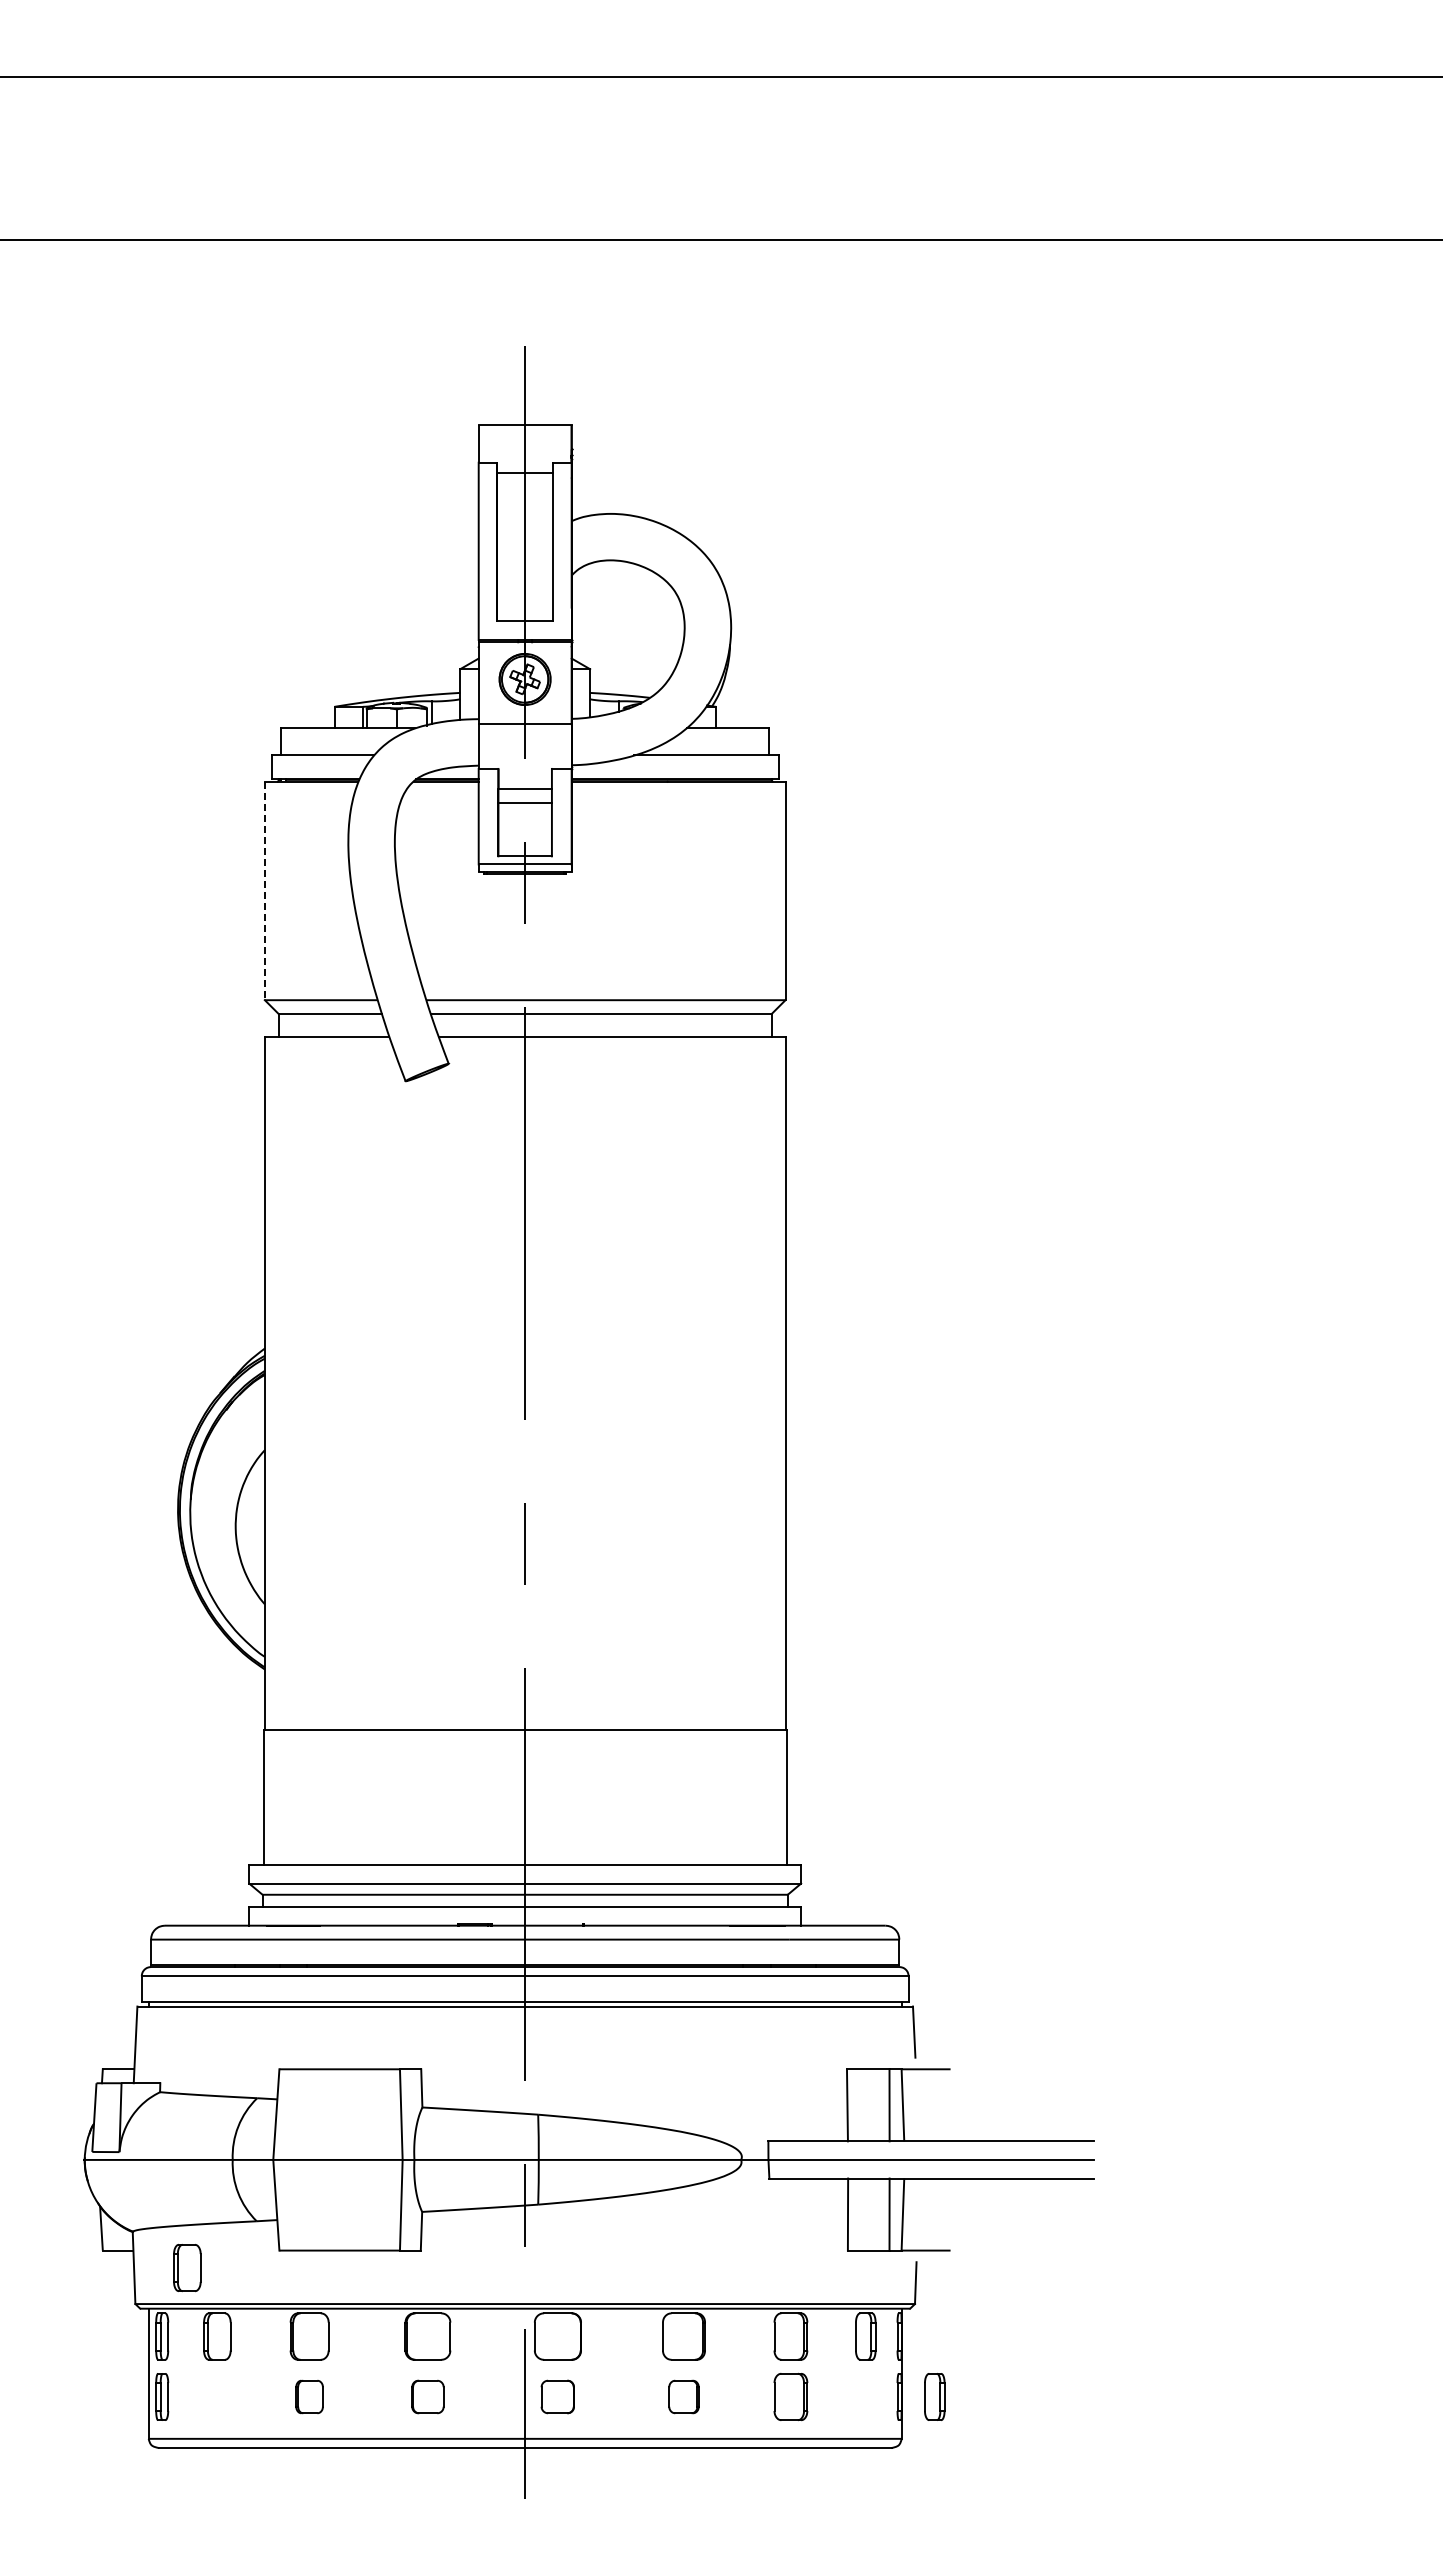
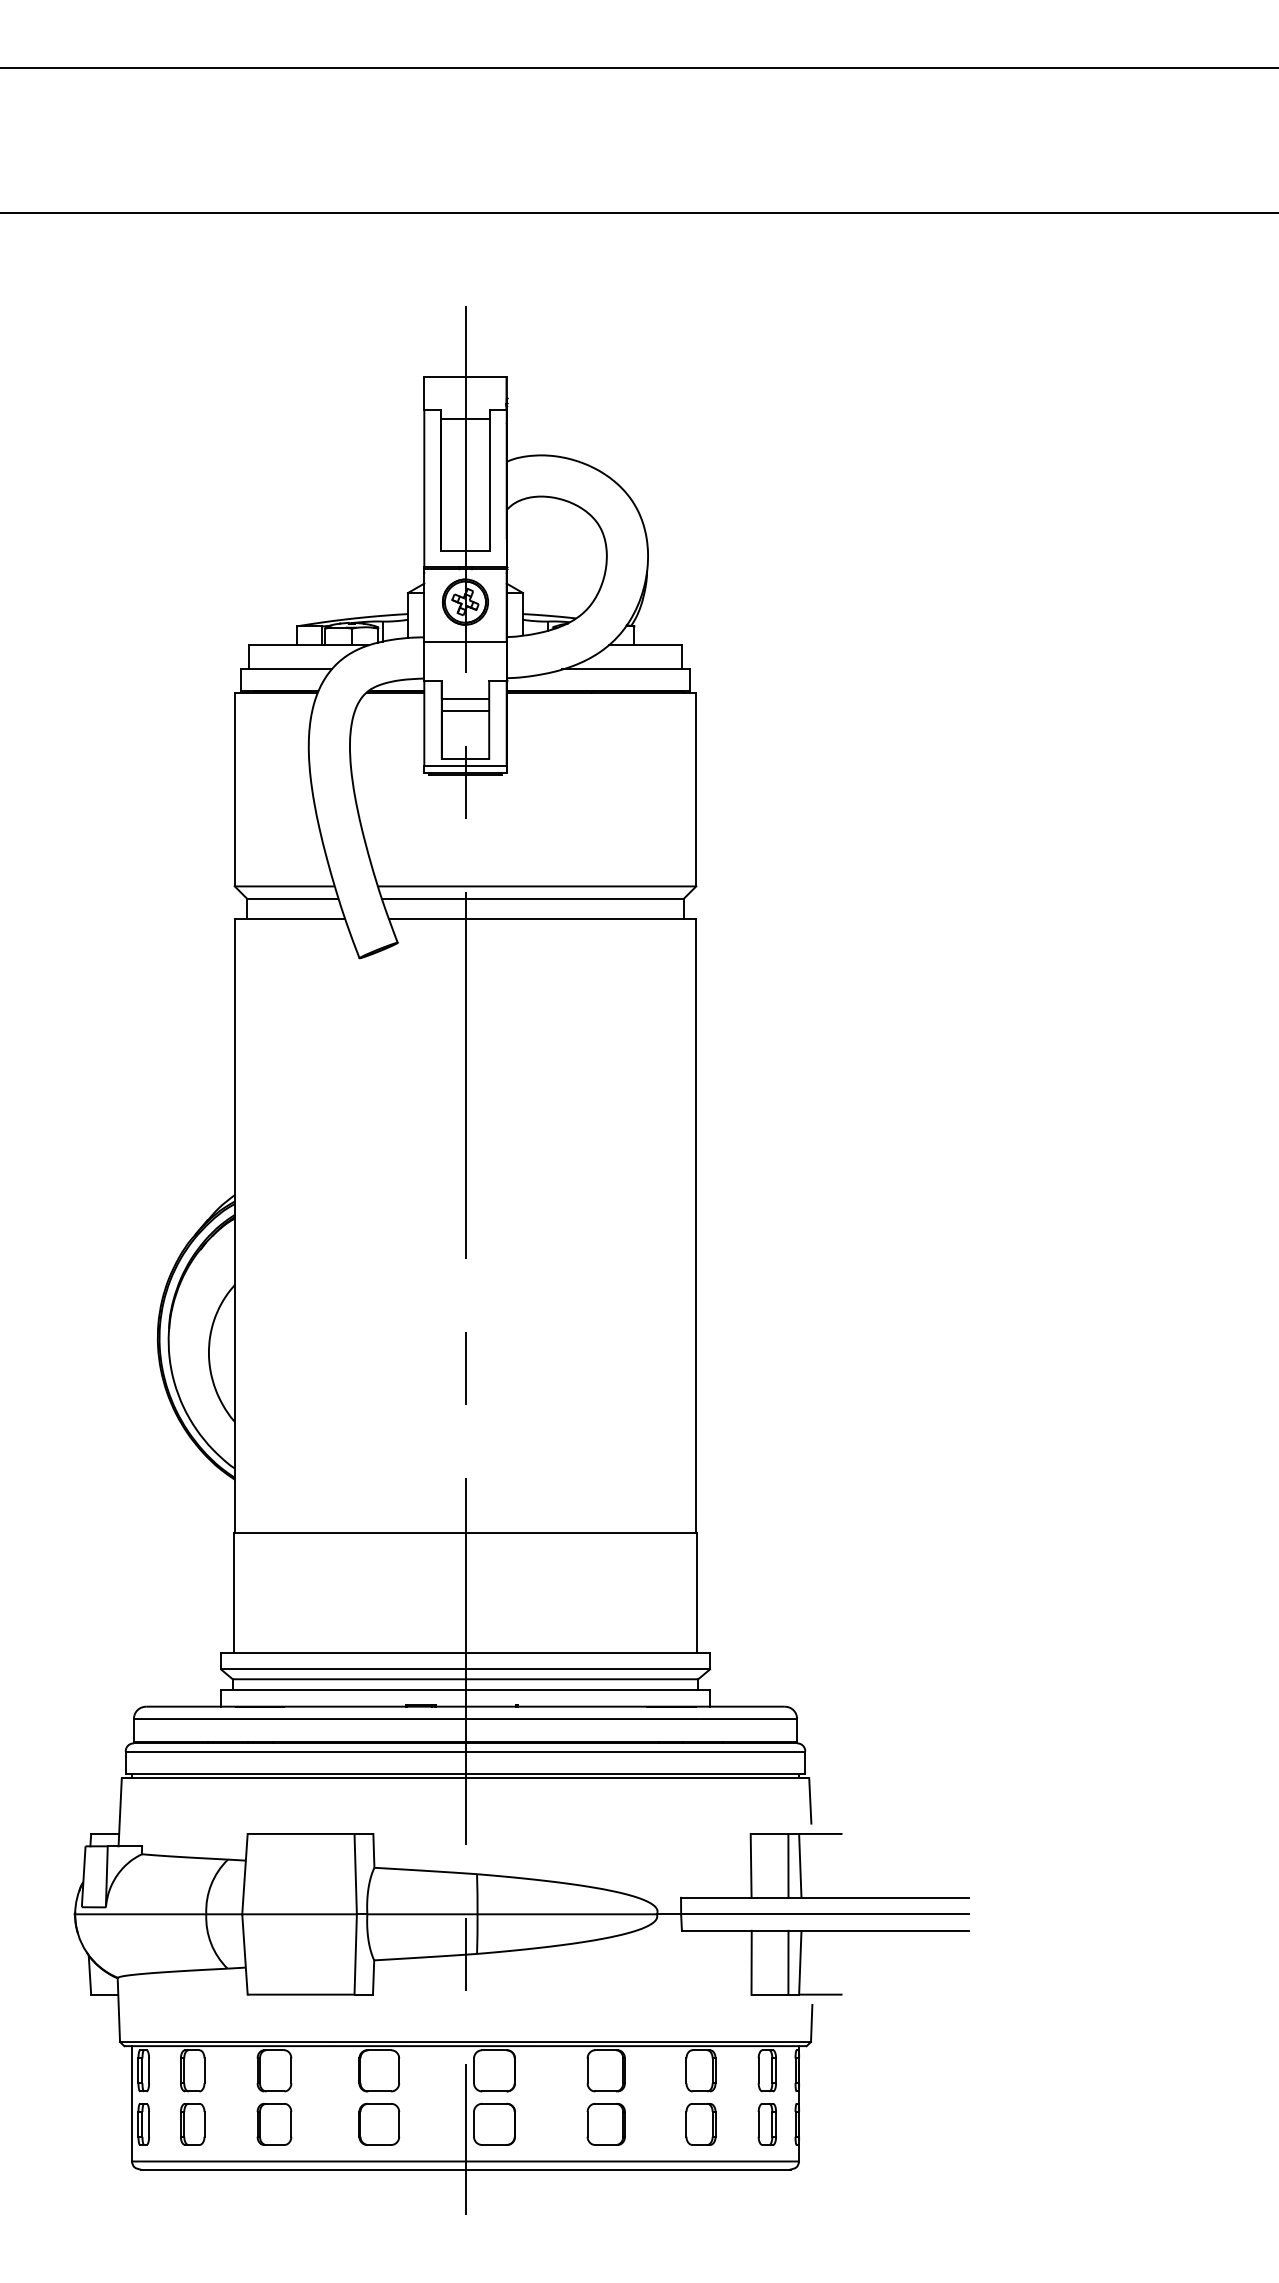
line: (264, 891) -> (234, 790), dashed -> solid
part: (187, 2268) -> (192, 2124), moved
part: (309, 2396) -> (274, 2123), size x1.43
part: (427, 2396) -> (378, 2123), size x1.43
part: (557, 2396) -> (494, 2123), size x1.43
part: (683, 2396) -> (605, 2123), size x1.43
part: (934, 2396) -> (767, 2123), moved

